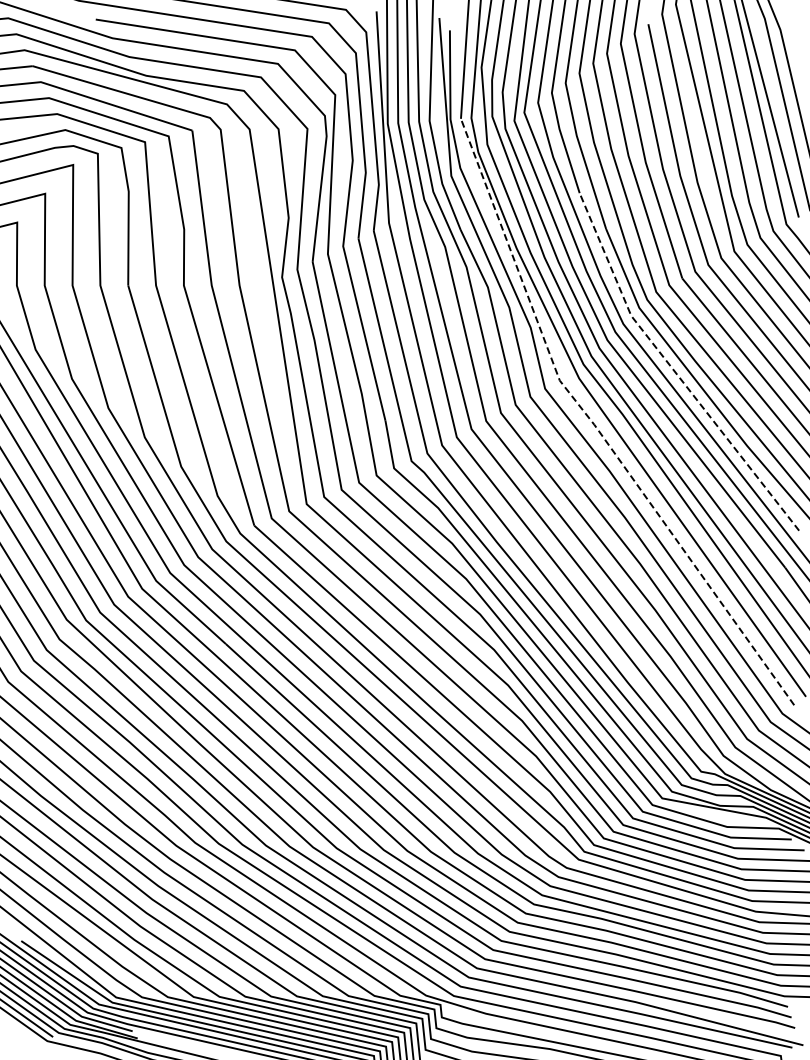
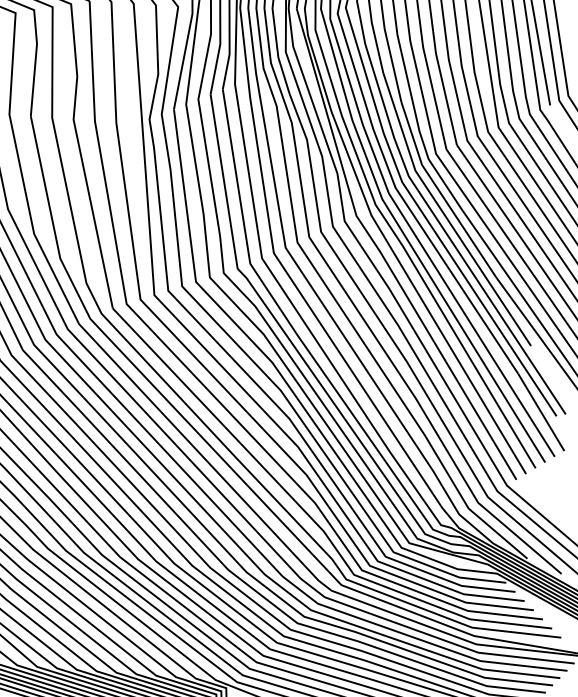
line: (673, 370) -> (444, 215), dashed -> solid
line: (596, 427) -> (381, 254), dashed -> solid

